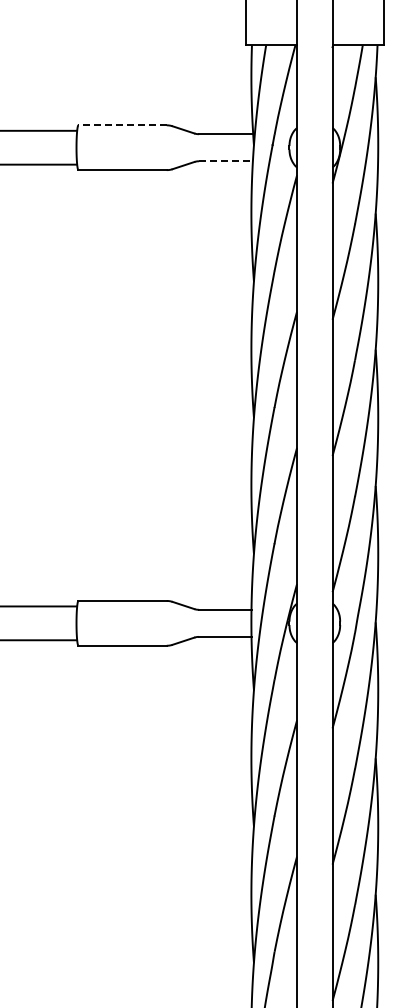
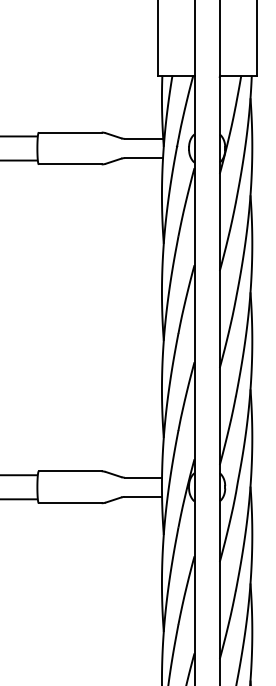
line: (122, 125) -> (70, 132), dashed -> solid
line: (226, 161) -> (144, 158), dashed -> solid

